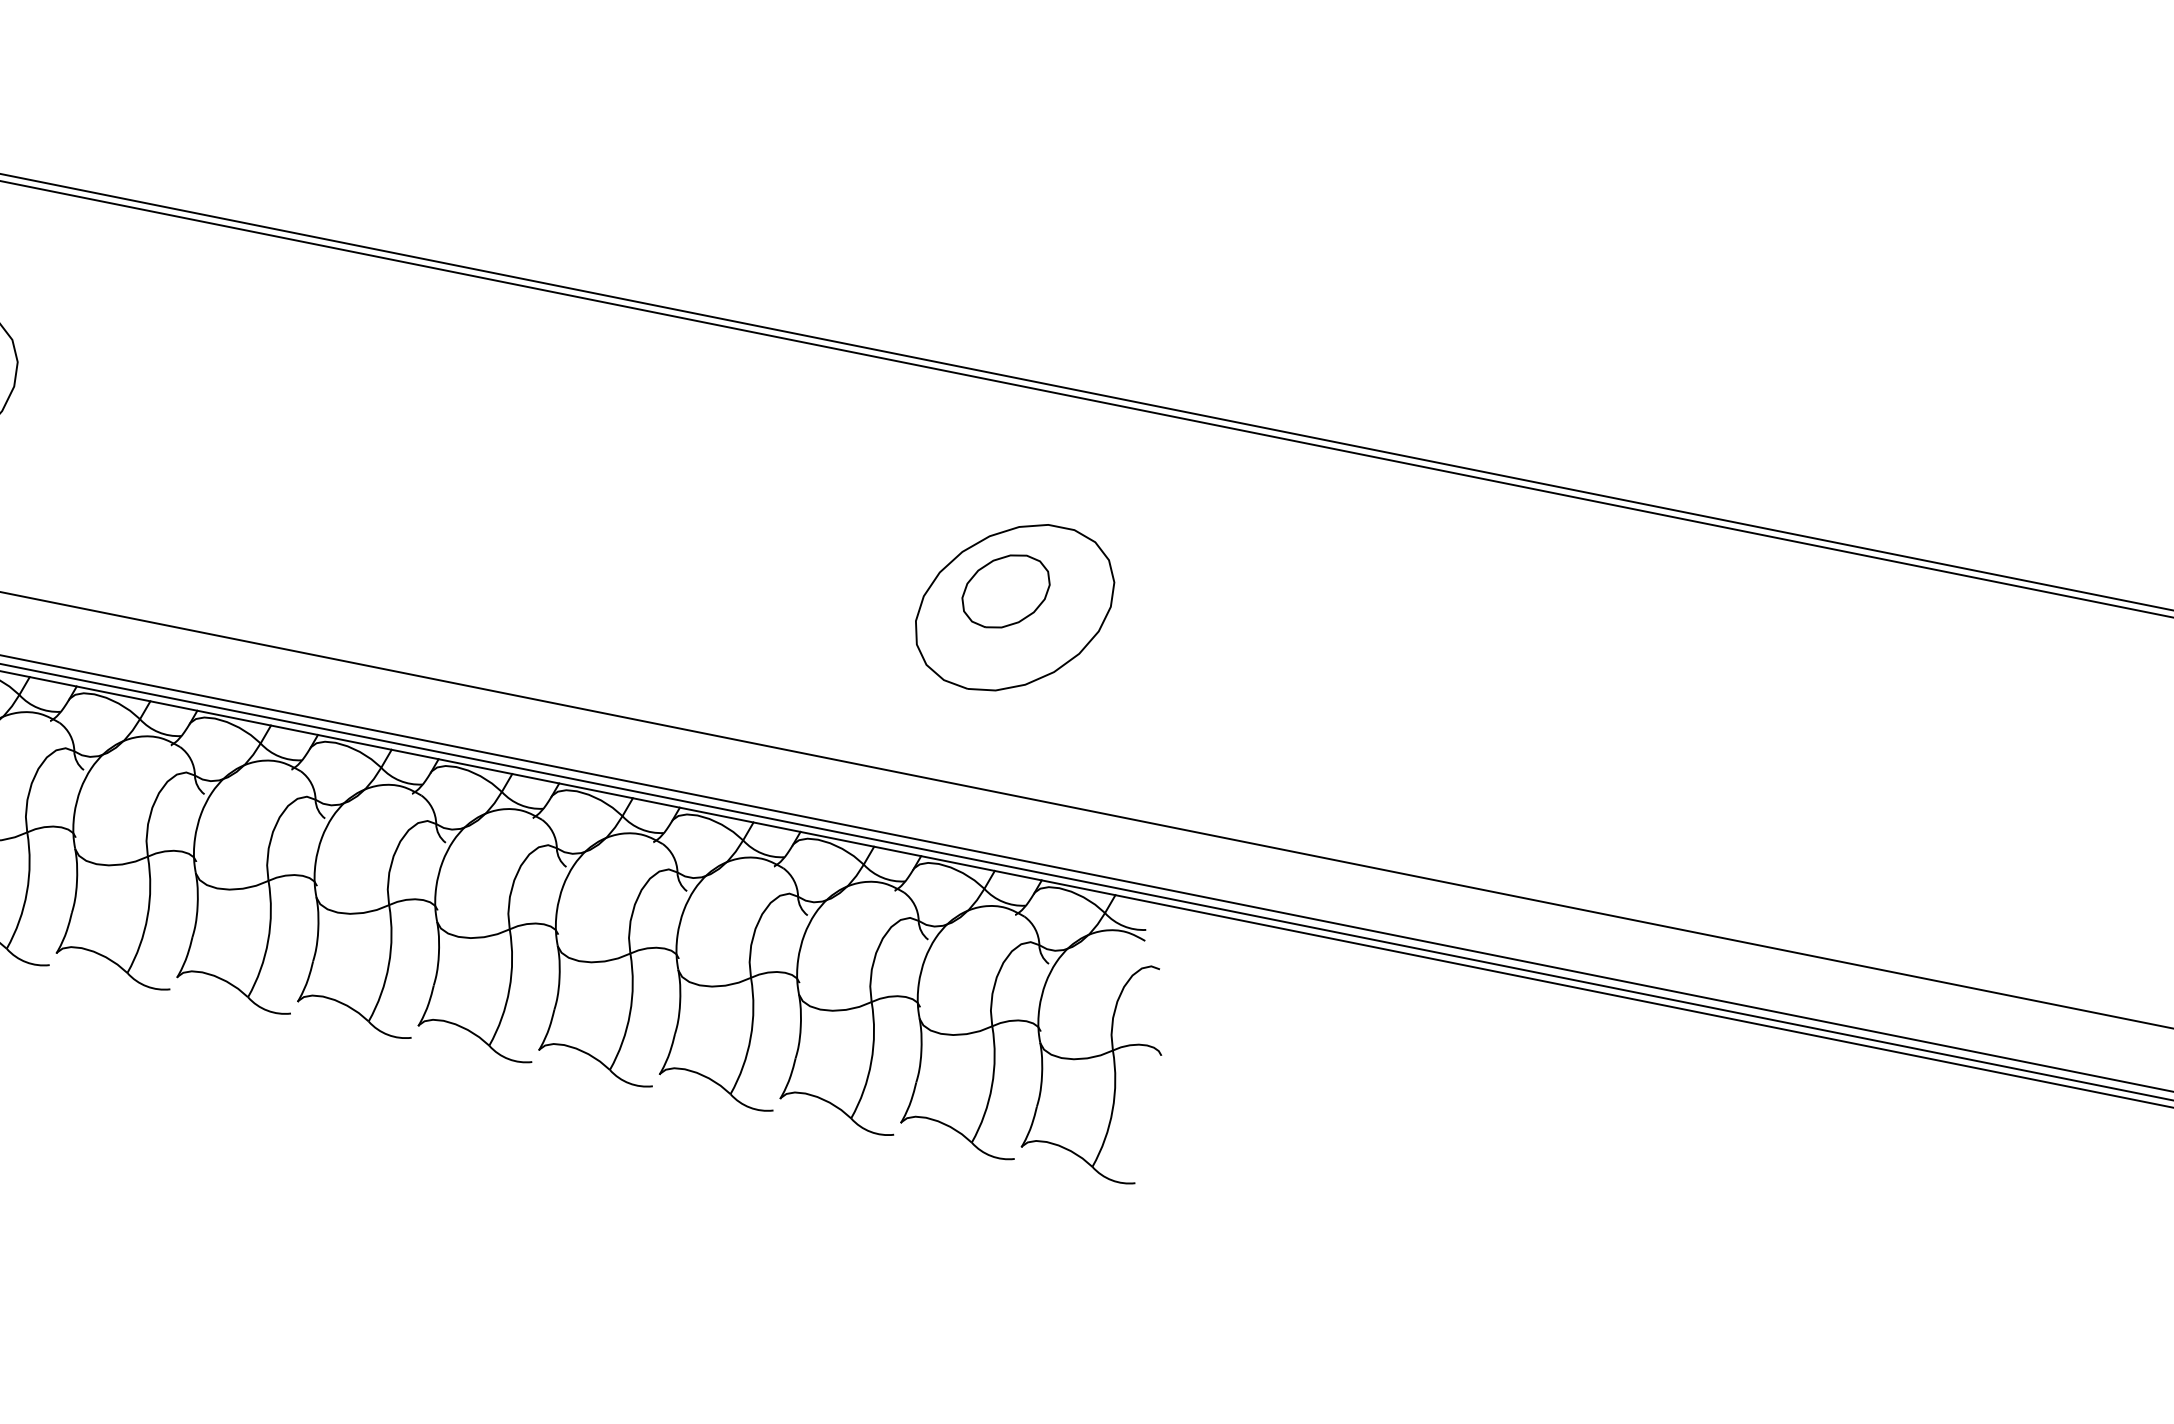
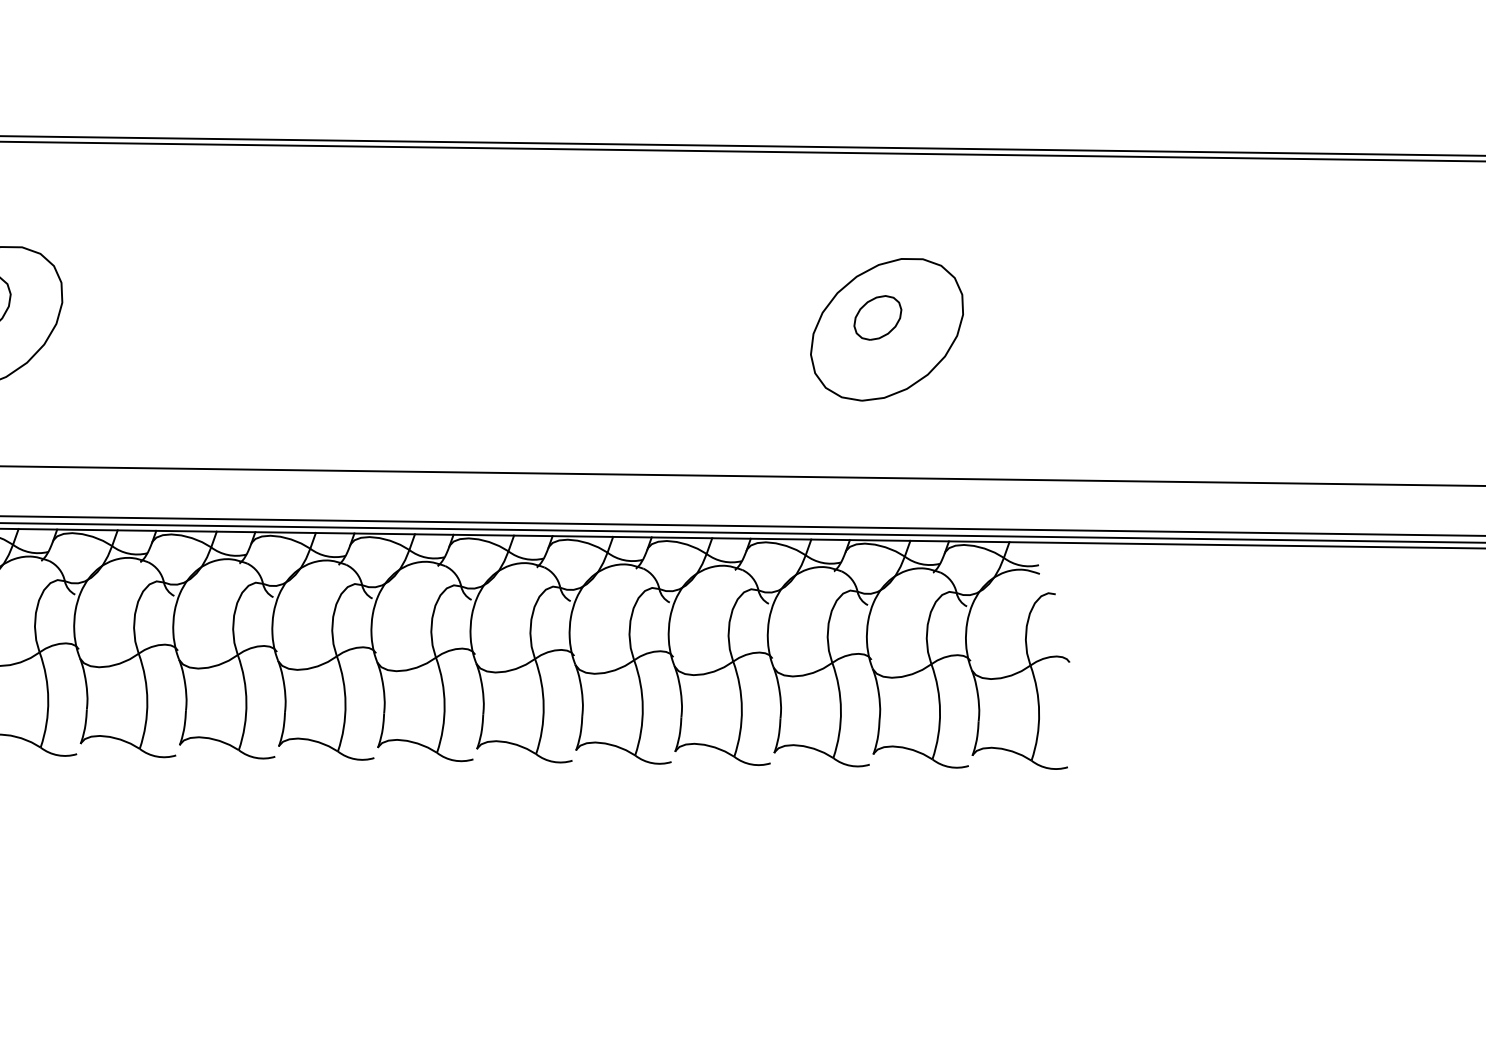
part: (1005, 591) -> (877, 318), size x0.7

